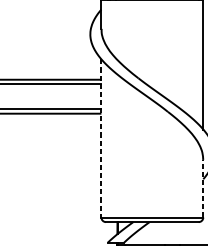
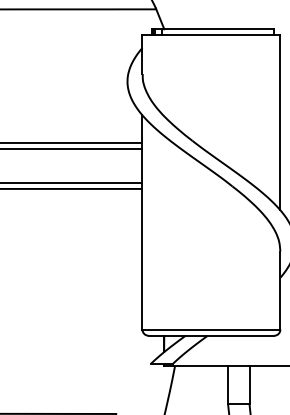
line: (101, 138) -> (142, 222), dashed -> solid
line: (203, 188) -> (280, 290), dashed -> solid

